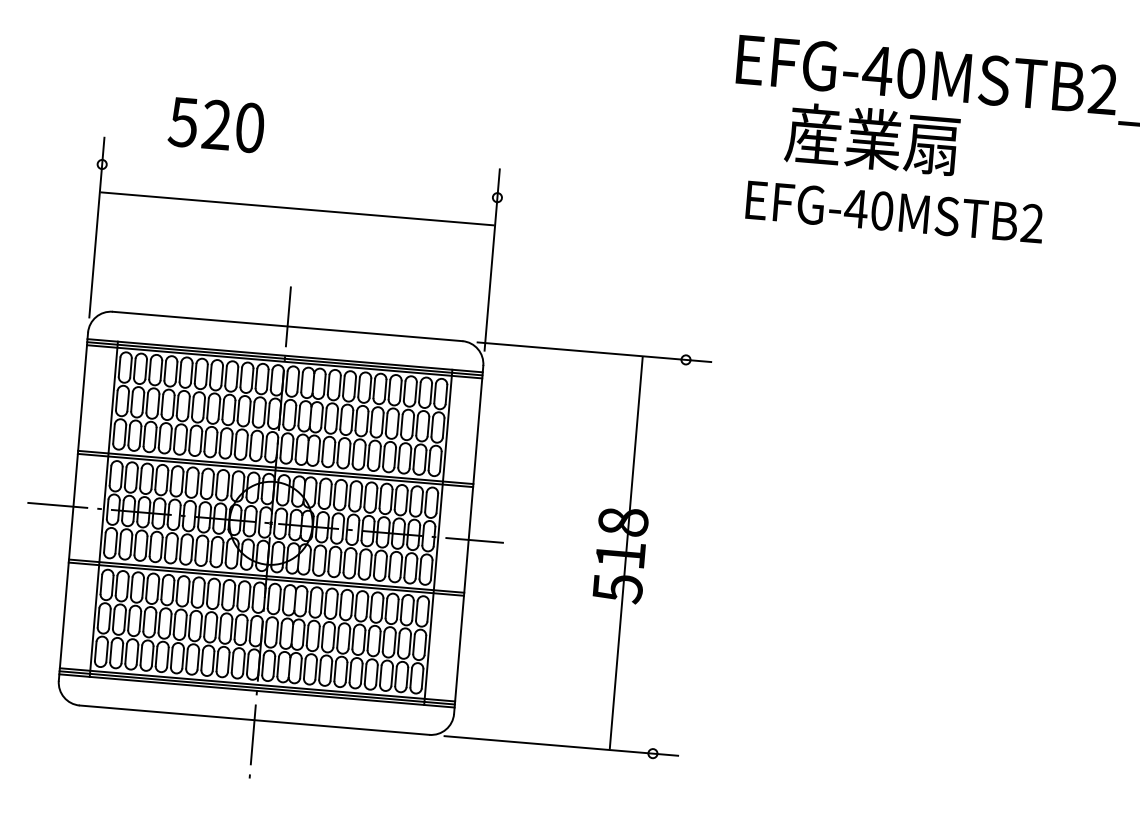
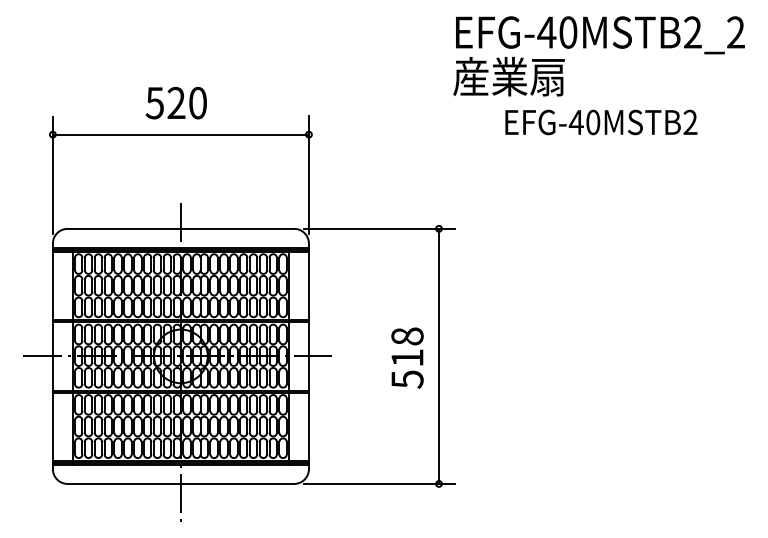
text: (215, 123) -> (175, 102), moved
text: (871, 138) -> (508, 76), moved
line: (296, 208) -> (180, 134), moved
text: (895, 212) -> (601, 122), moved
line: (627, 551) -> (439, 355), moved

